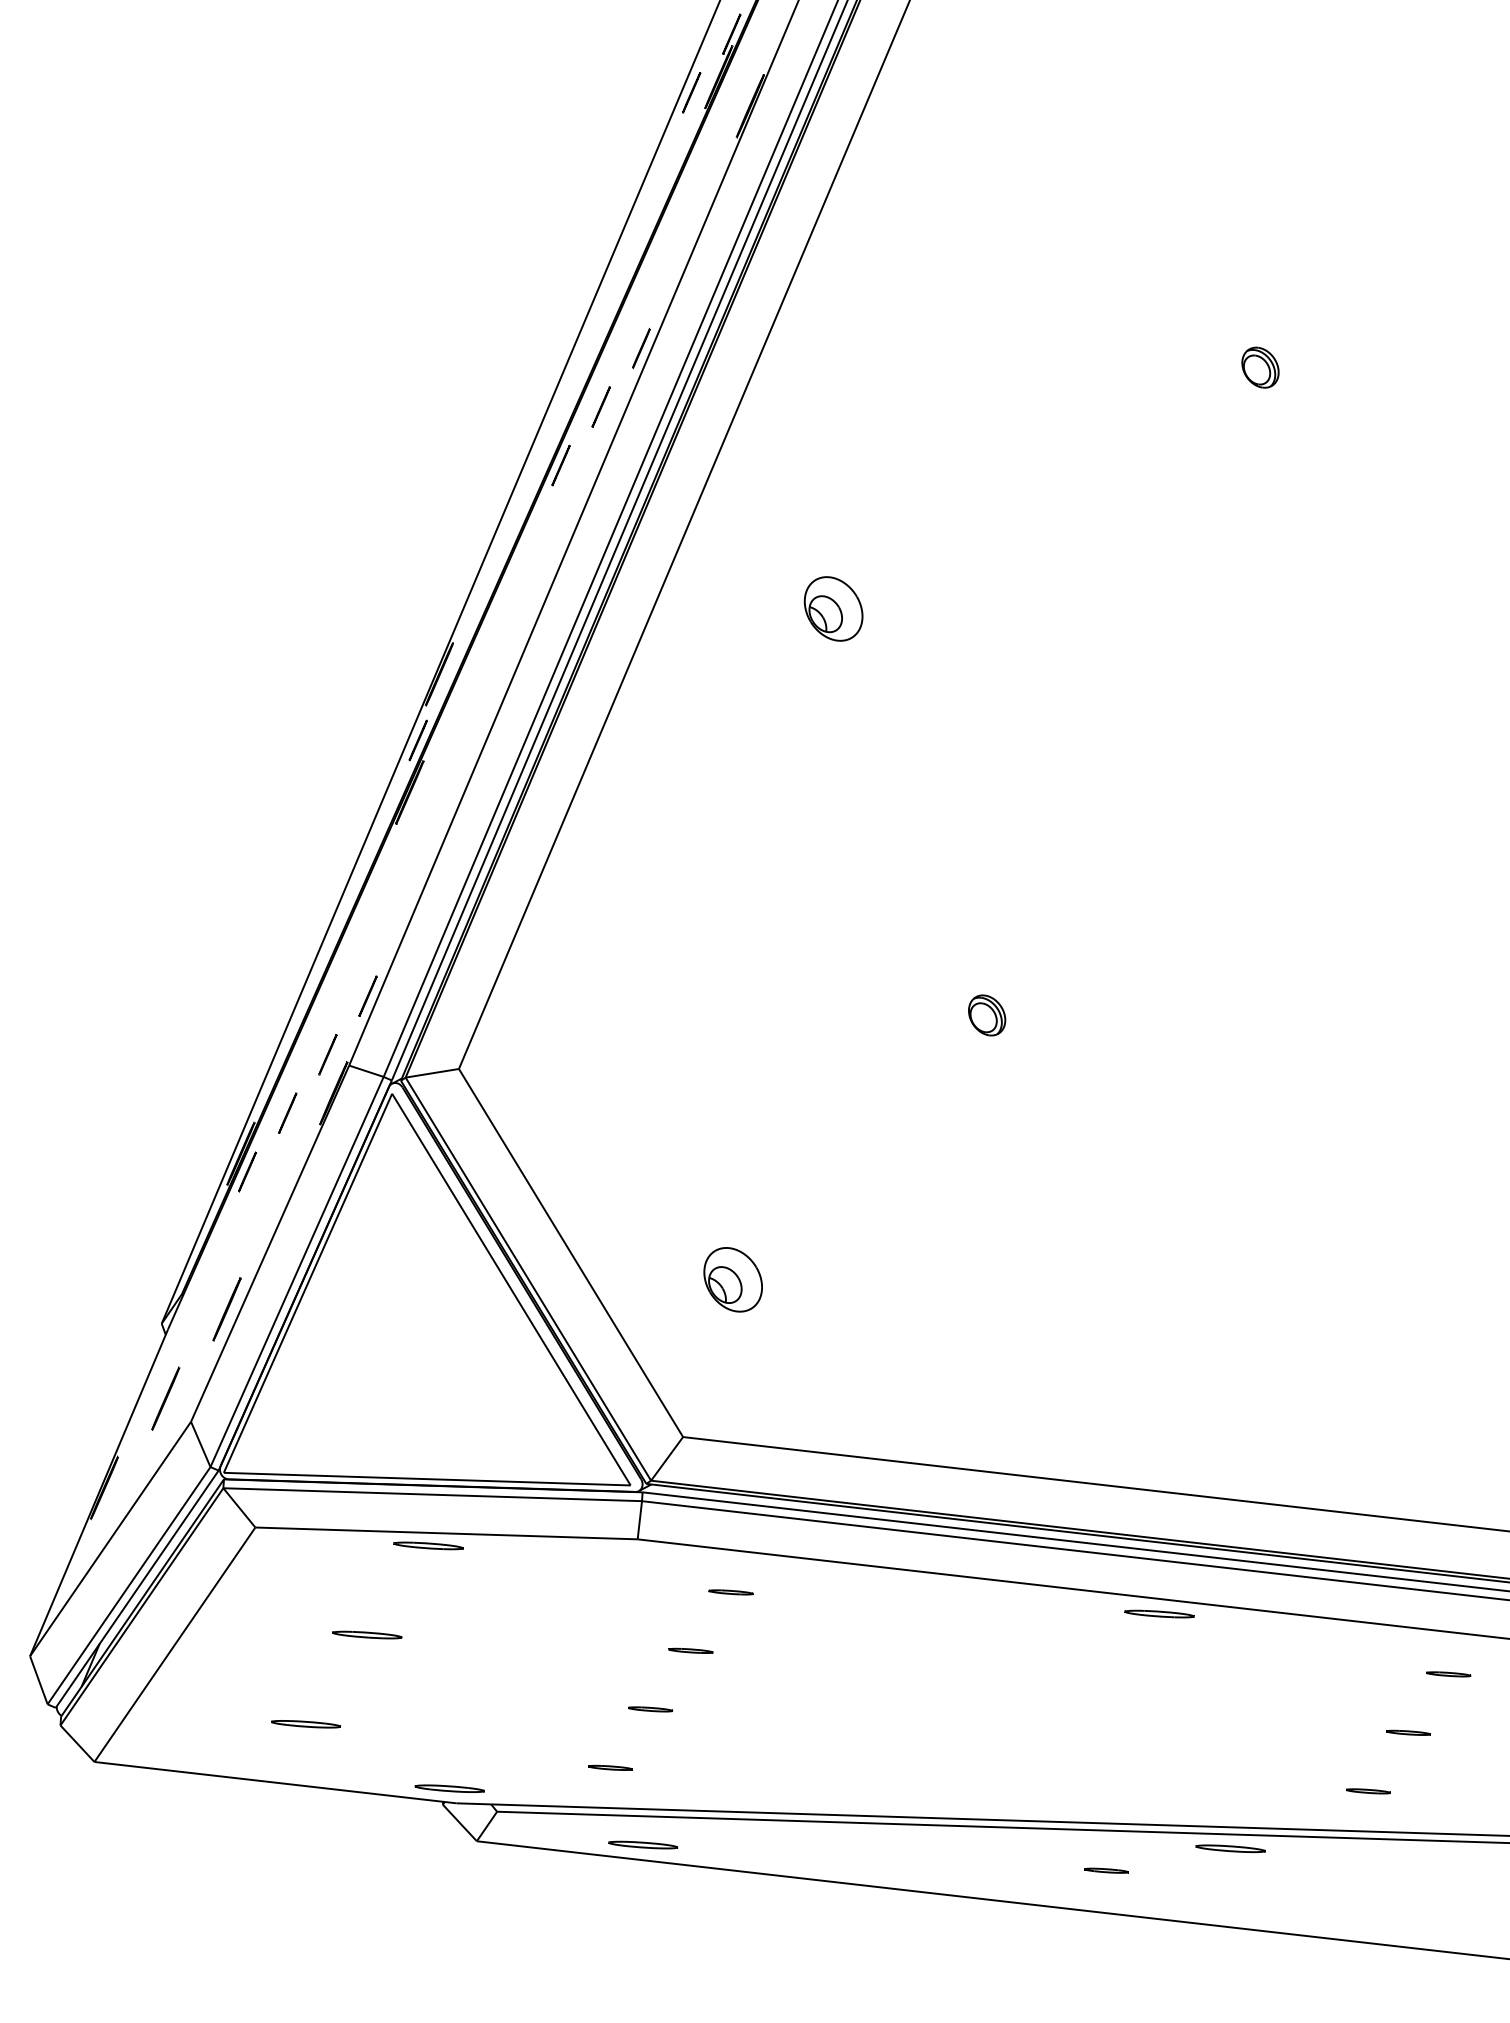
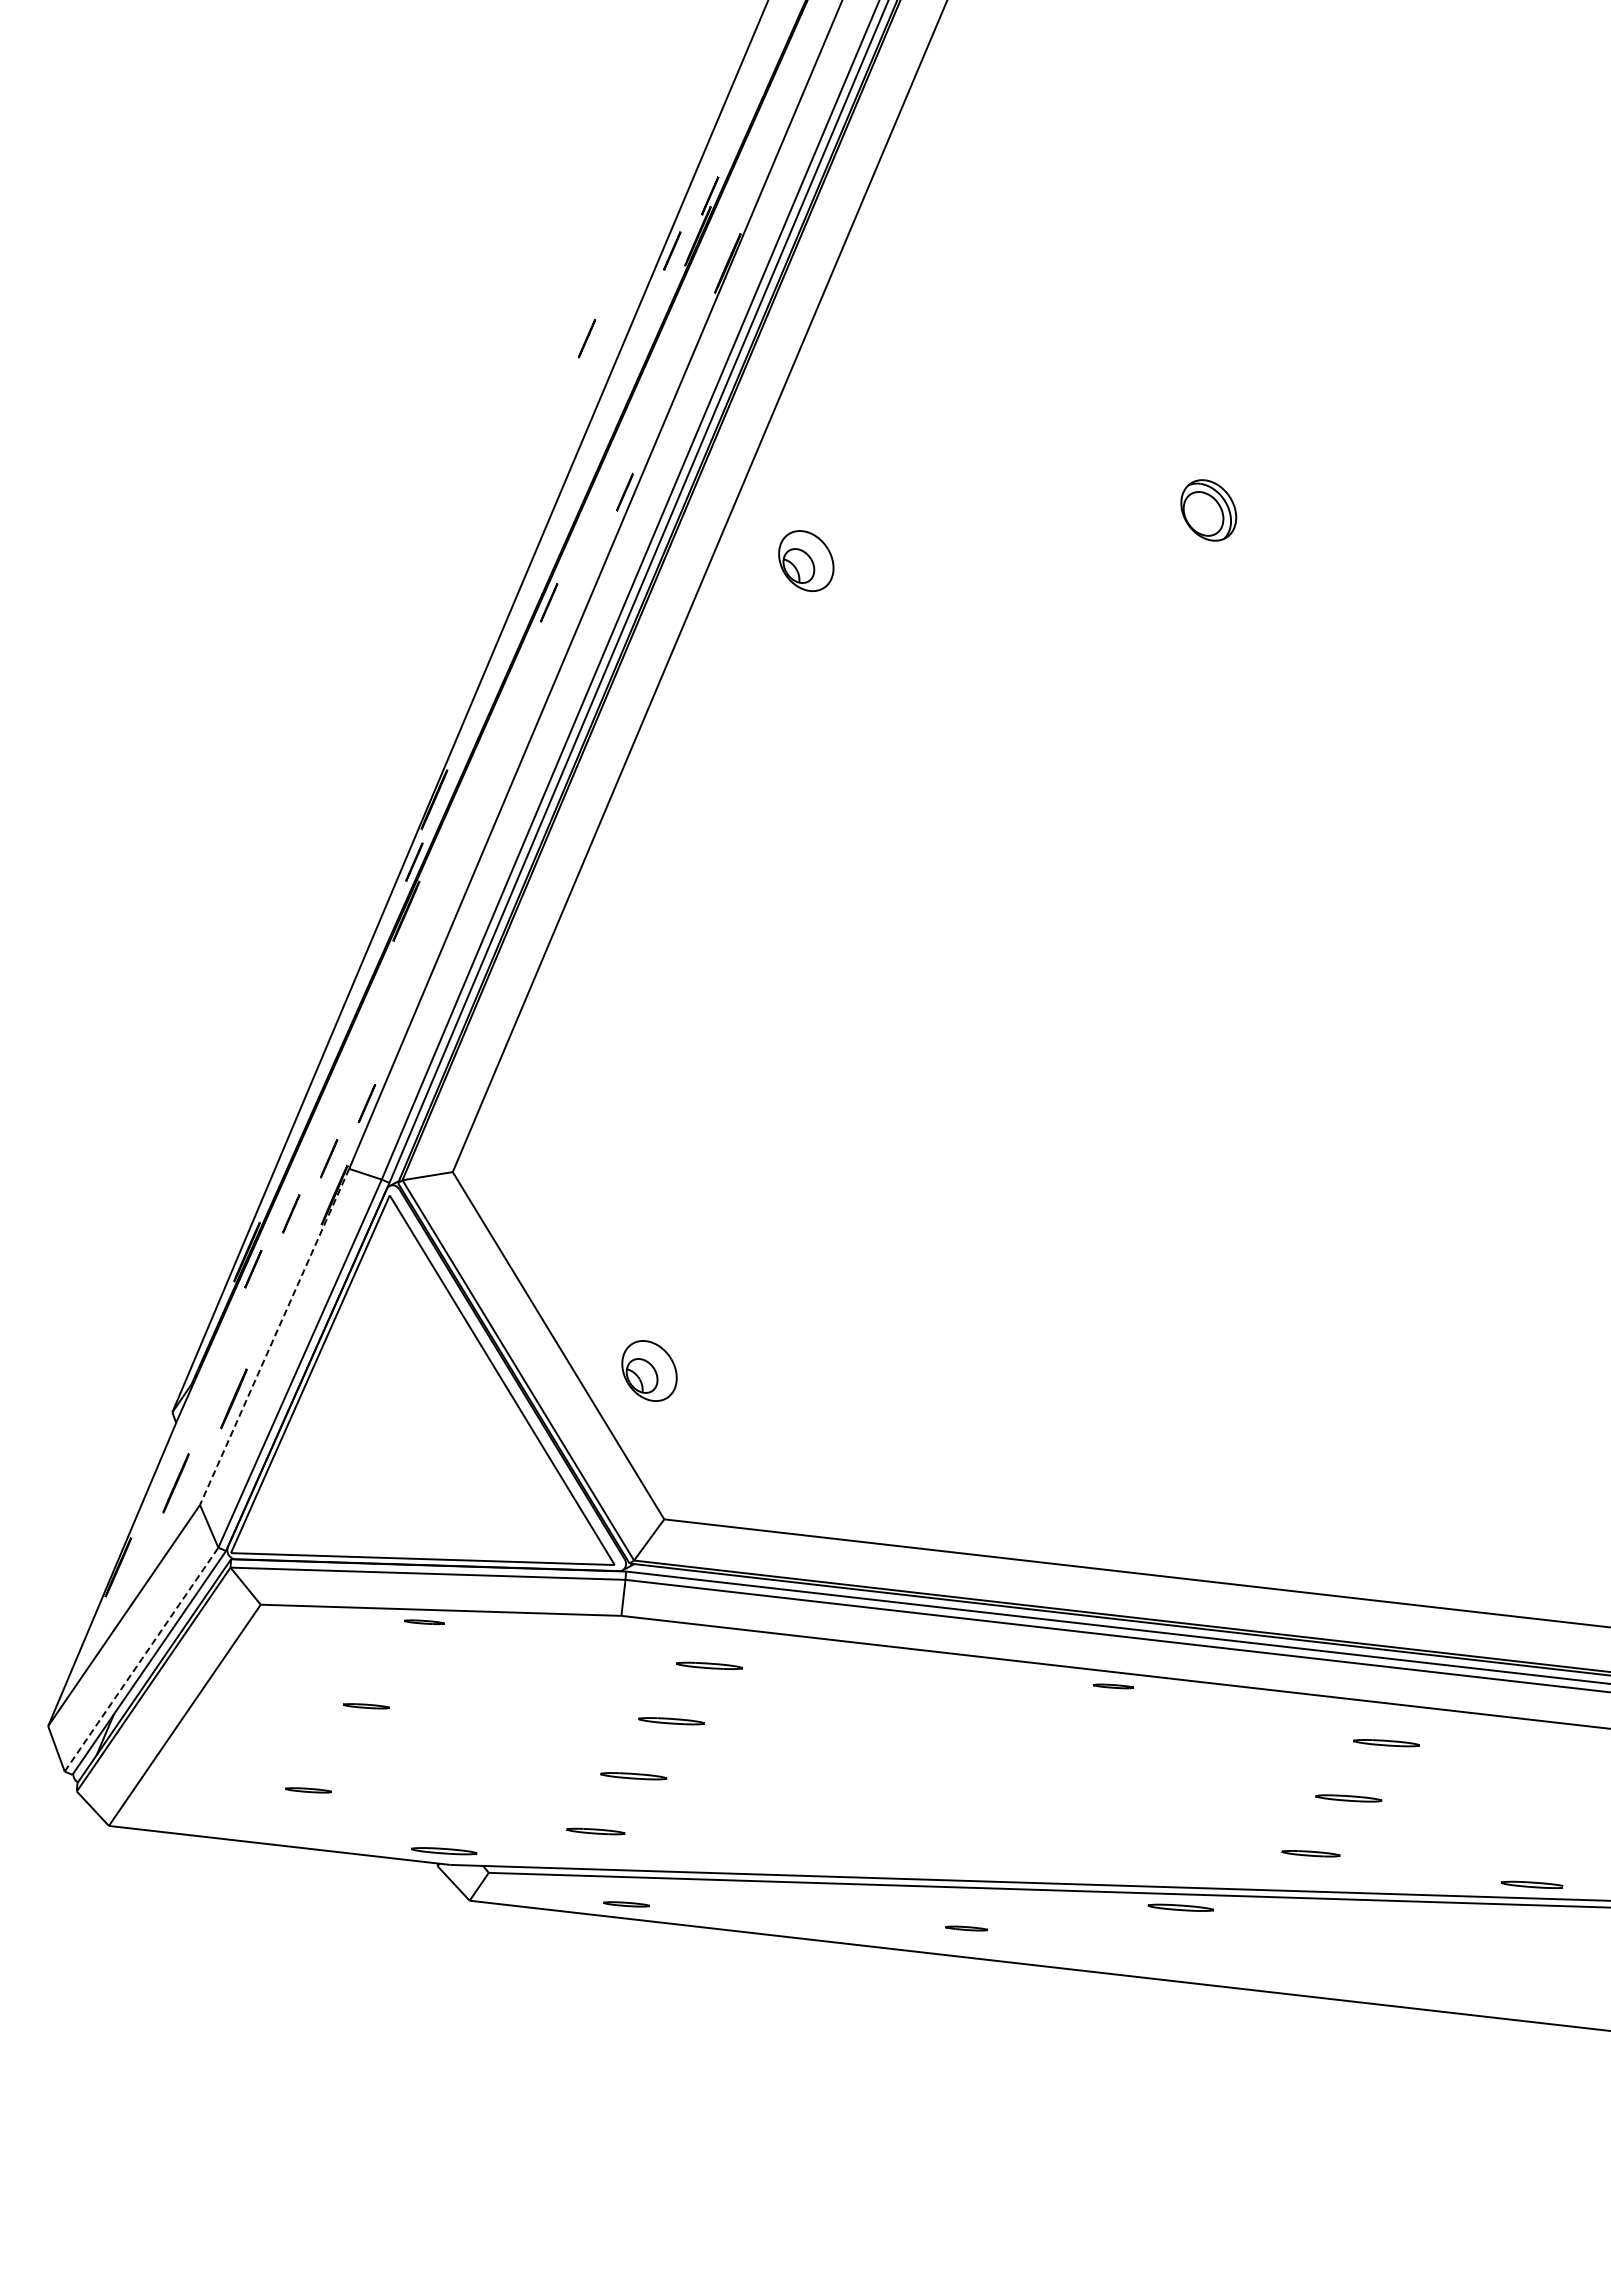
part: (1260, 367) -> (1209, 510), size x1.6
line: (600, 406) -> (586, 338), moved
part: (833, 608) -> (806, 560), moved
part: (987, 1015) -> (951, 1121), removed
line: (269, 1243) -> (274, 1336), solid -> dashed
part: (733, 1279) -> (649, 1370), moved
part: (428, 1546) -> (424, 1622), size x0.6
line: (129, 1585) -> (141, 1659), solid -> dashed
part: (731, 1591) -> (709, 1665), size x1.6
part: (1159, 1614) -> (1113, 1686), size x0.6
part: (367, 1635) -> (366, 1706), size x0.7
part: (690, 1650) -> (671, 1720), size x1.6
part: (1448, 1674) -> (1386, 1743), size x1.6
part: (650, 1709) -> (633, 1776), size x1.6
part: (306, 1724) -> (308, 1790), size x0.7
part: (1408, 1732) -> (1348, 1798), size x1.6
part: (610, 1767) -> (595, 1831), size x1.4
part: (1368, 1791) -> (1310, 1853), size x1.4
part: (643, 1845) -> (626, 1904), size x0.7
part: (1106, 1870) -> (966, 1928), moved

